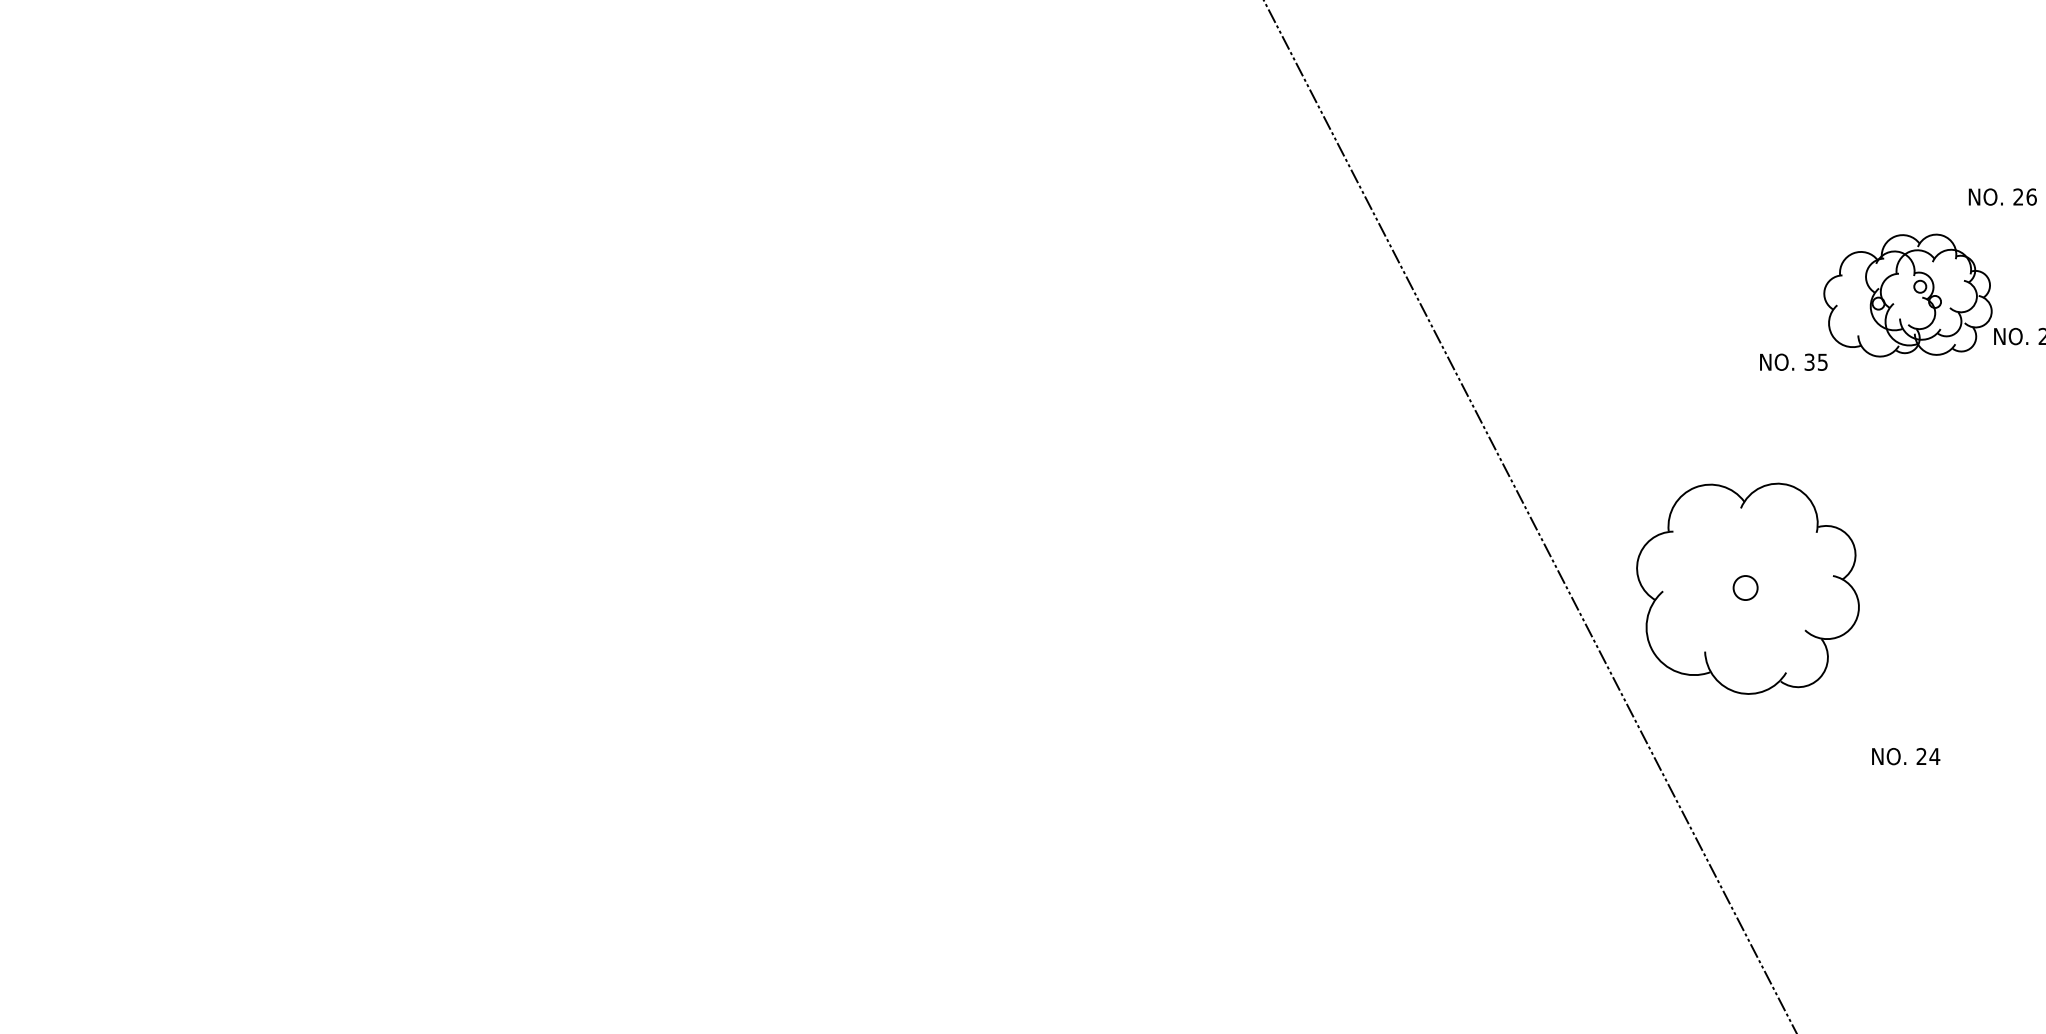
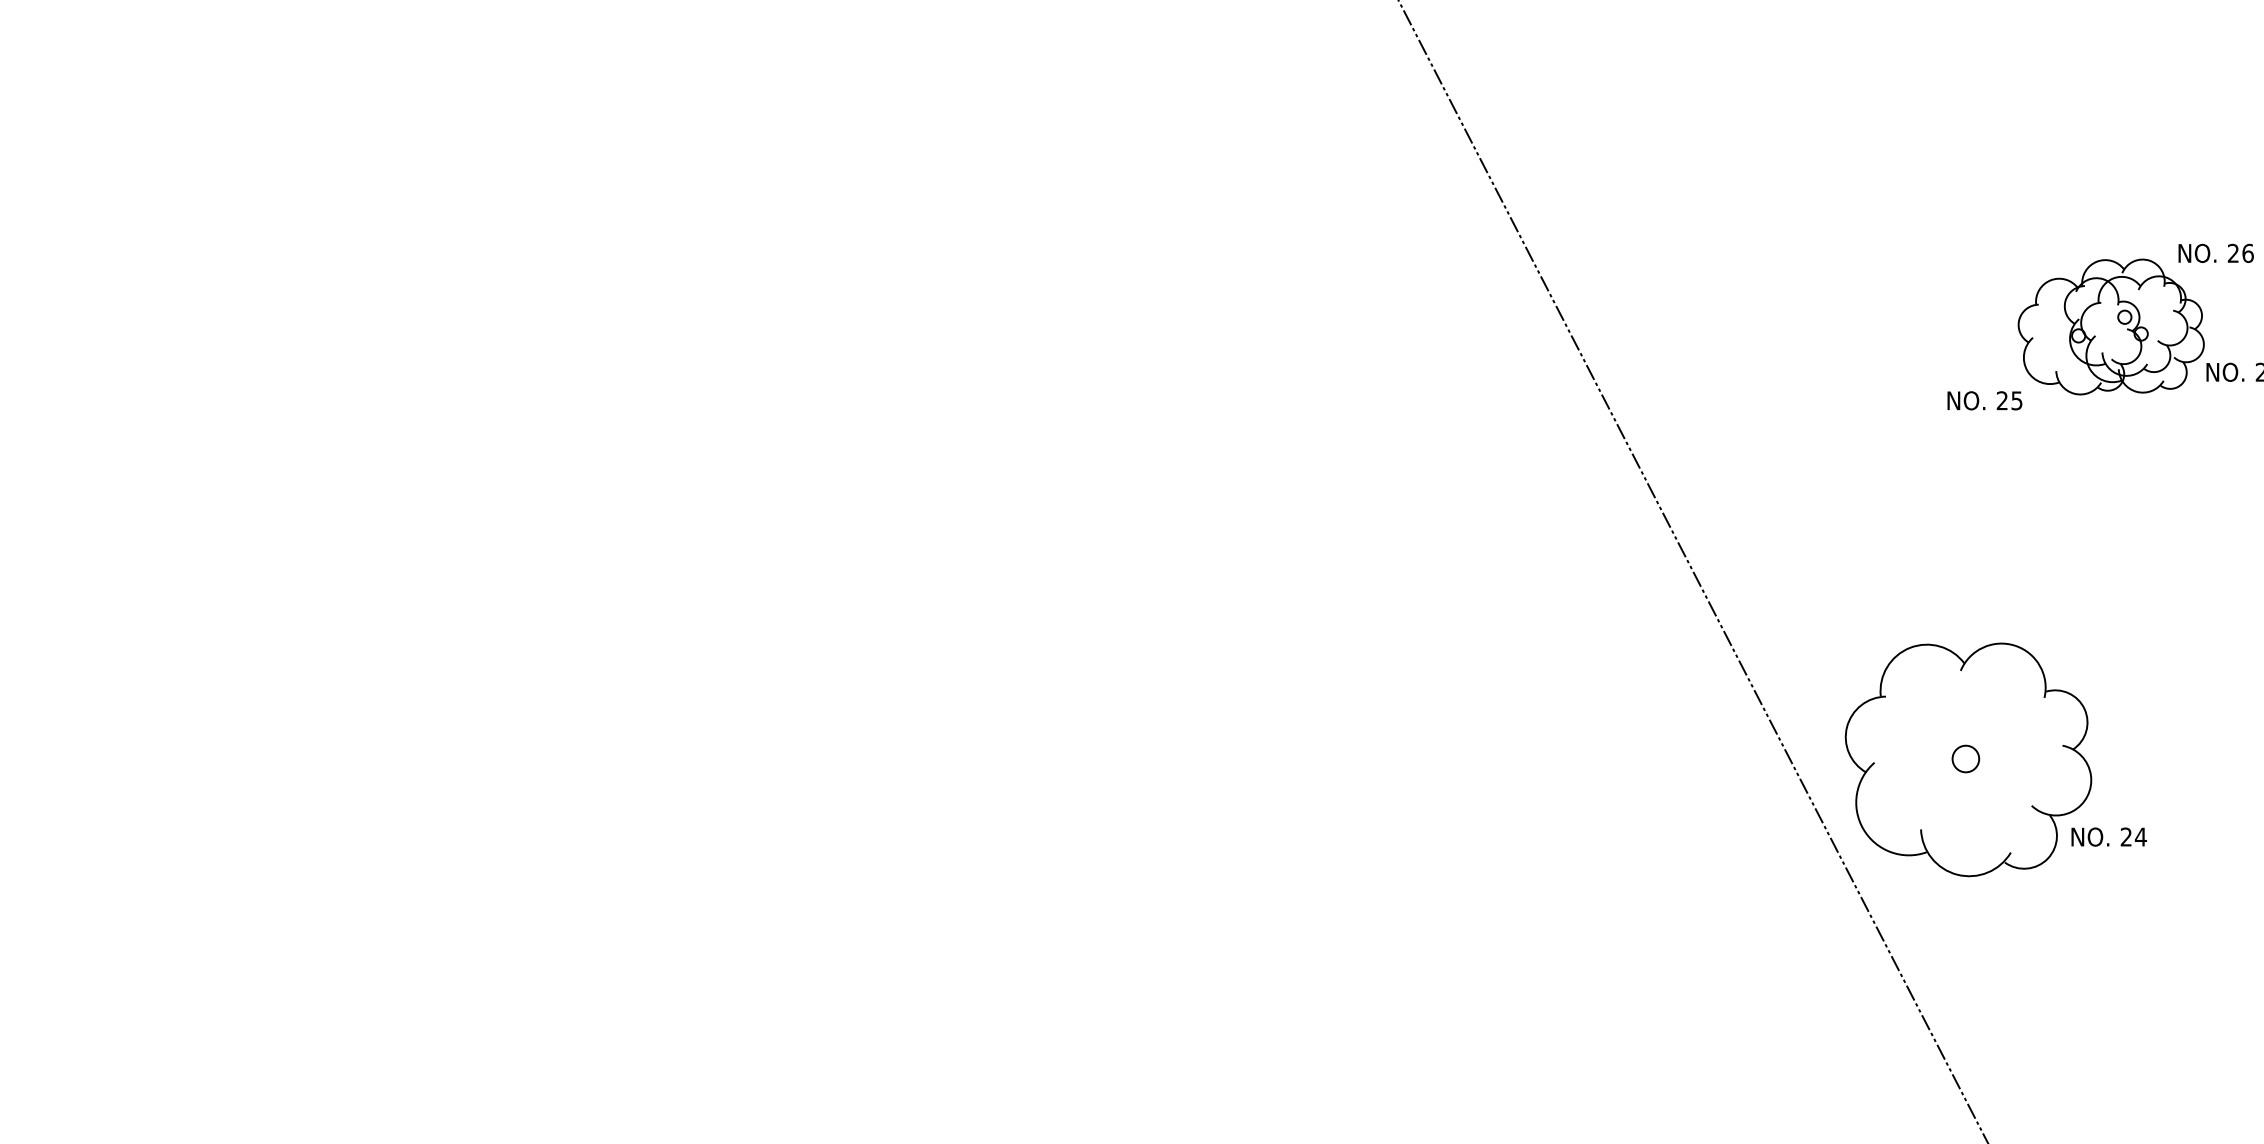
text: (2002, 196) -> (2215, 252), moved
text: (1809, 362) -> (2002, 401), 35 -> 25
part: (1747, 588) -> (1967, 759), moved

